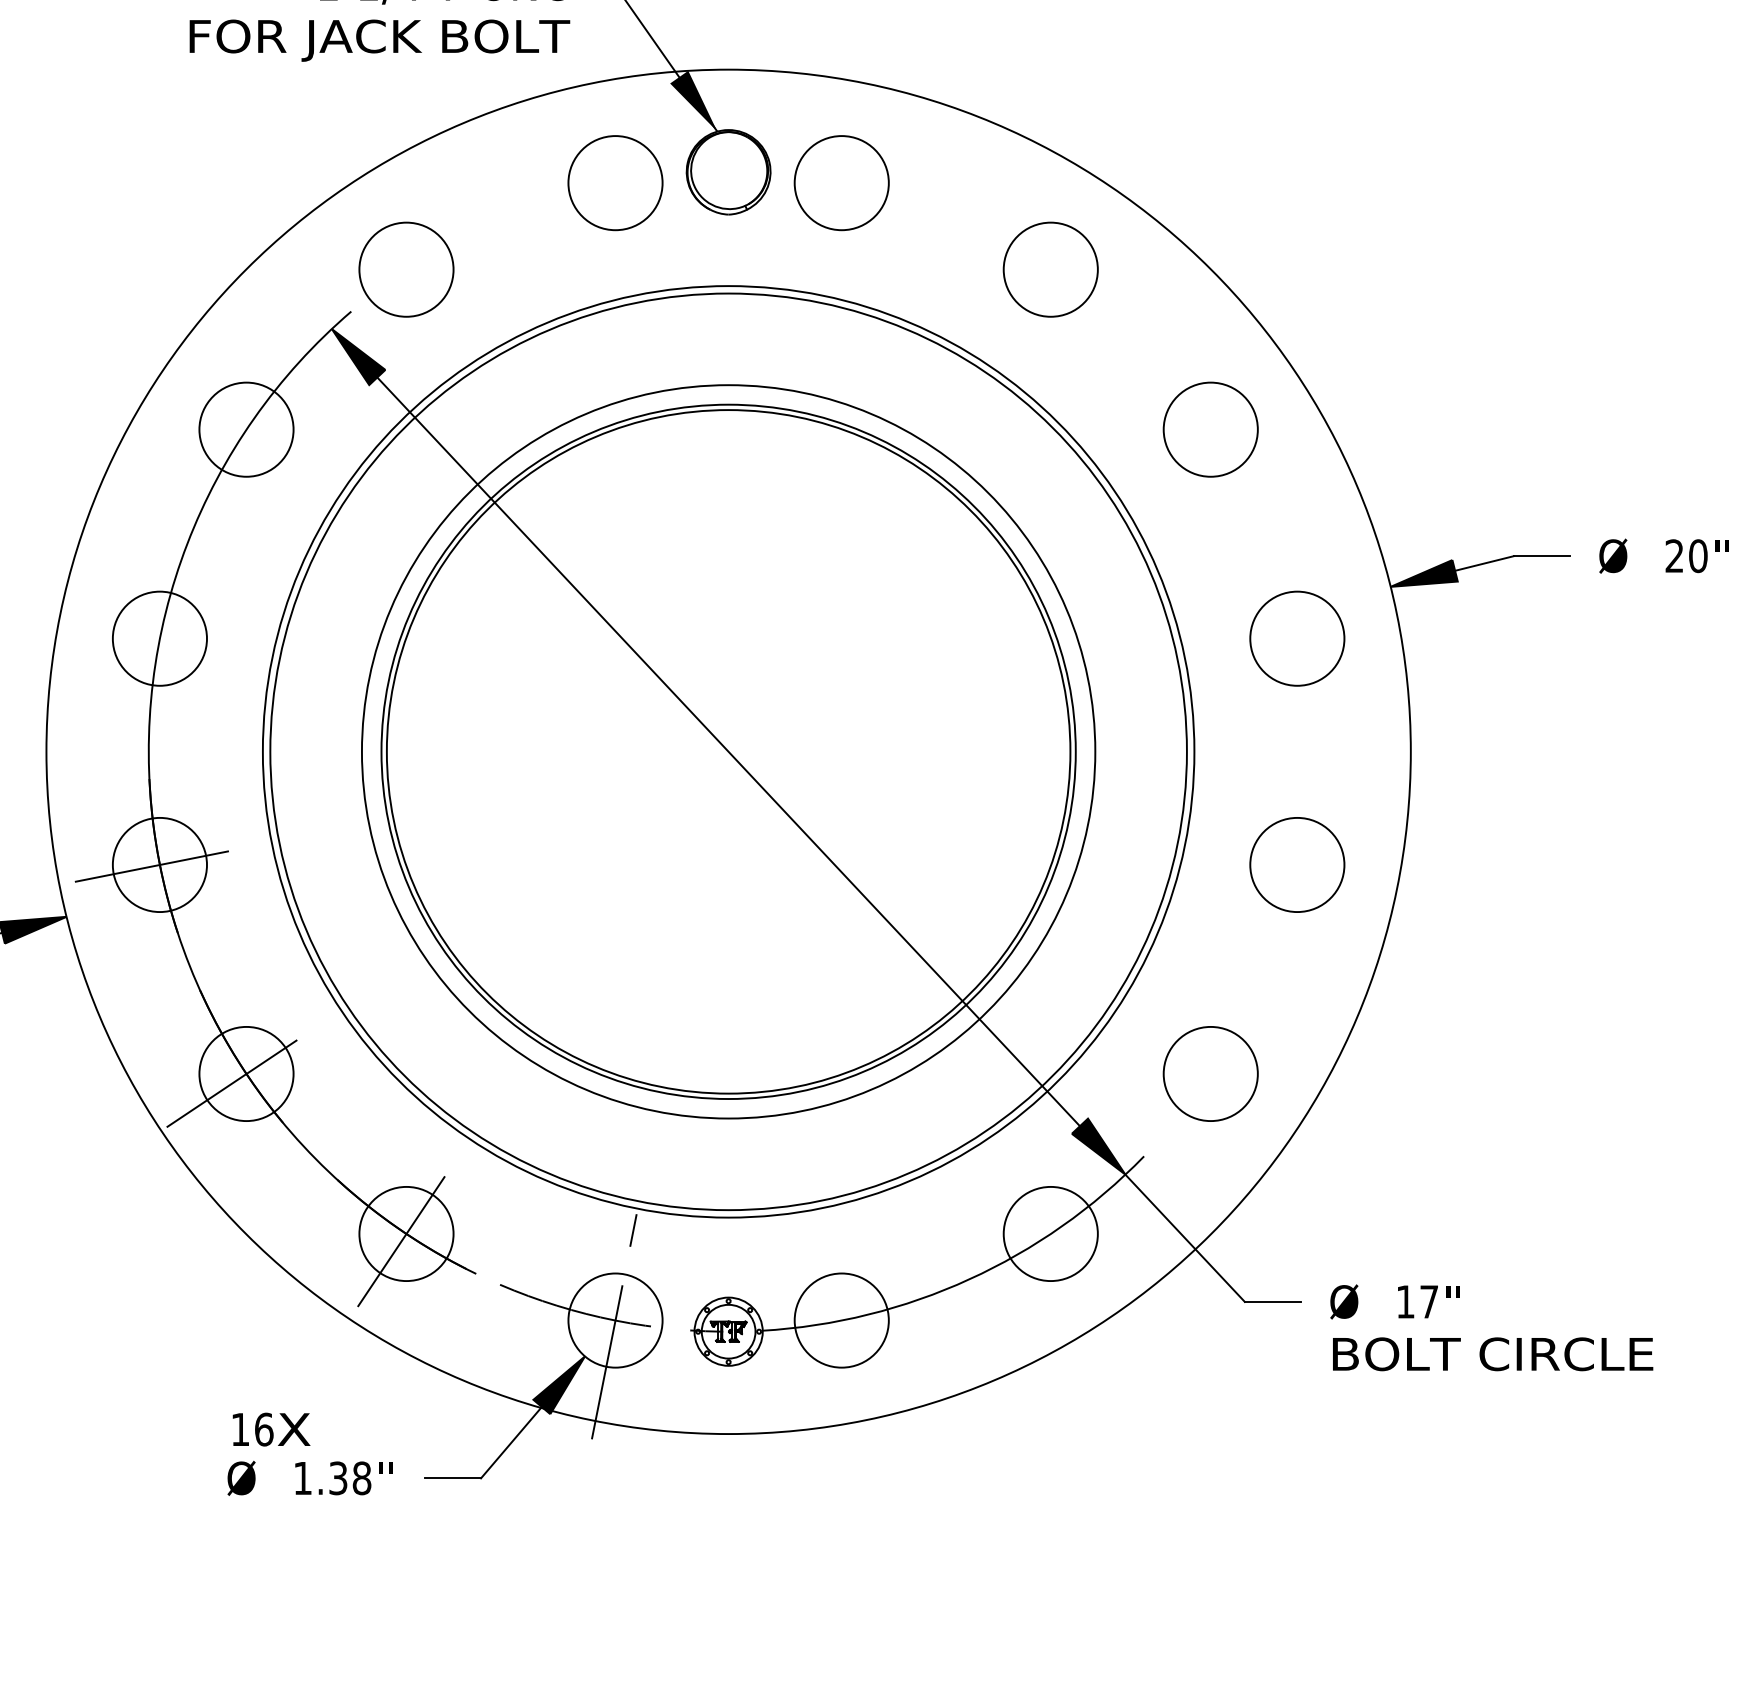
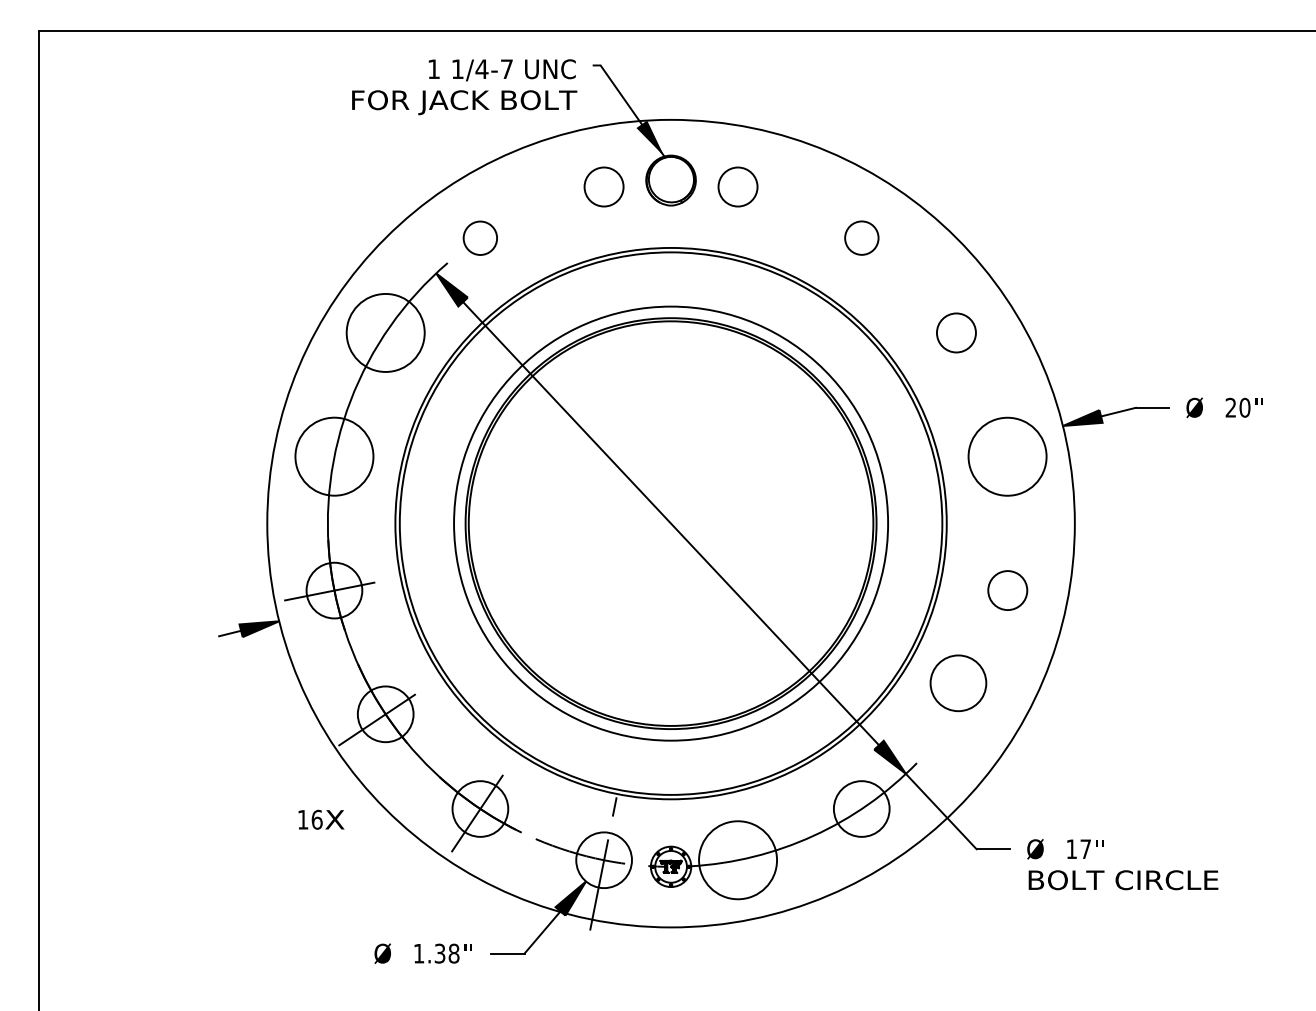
circle: (614, 182) -> (603, 186), size x0.7
circle: (840, 182) -> (737, 186), size x0.7
circle: (1050, 268) -> (861, 237), size x0.6
circle: (406, 270) -> (480, 238), size x0.6
circle: (246, 428) -> (385, 332), size x1.4
circle: (1210, 428) -> (956, 332), size x0.7
circle: (159, 638) -> (334, 456), size x1.4
circle: (1297, 638) -> (1007, 456), size x1.4
circle: (1297, 864) -> (1007, 590), size x0.7
circle: (1210, 1074) -> (958, 683), moved
circle: (840, 1320) -> (737, 860), size x1.4
text: (271, 1429) -> (321, 819), moved

